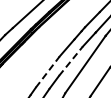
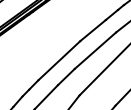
line: (70, 61) -> (94, 50), dashed -> solid
line: (47, 72) -> (58, 61), dashed -> solid

